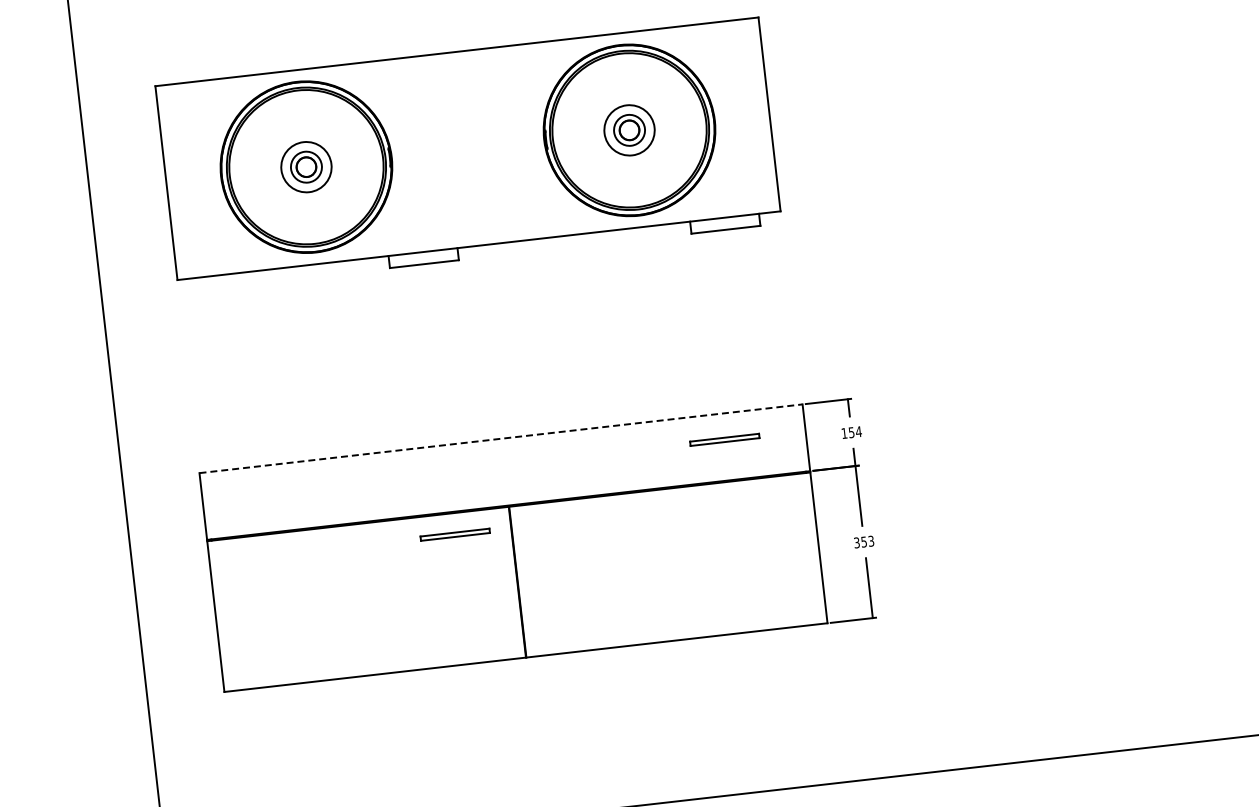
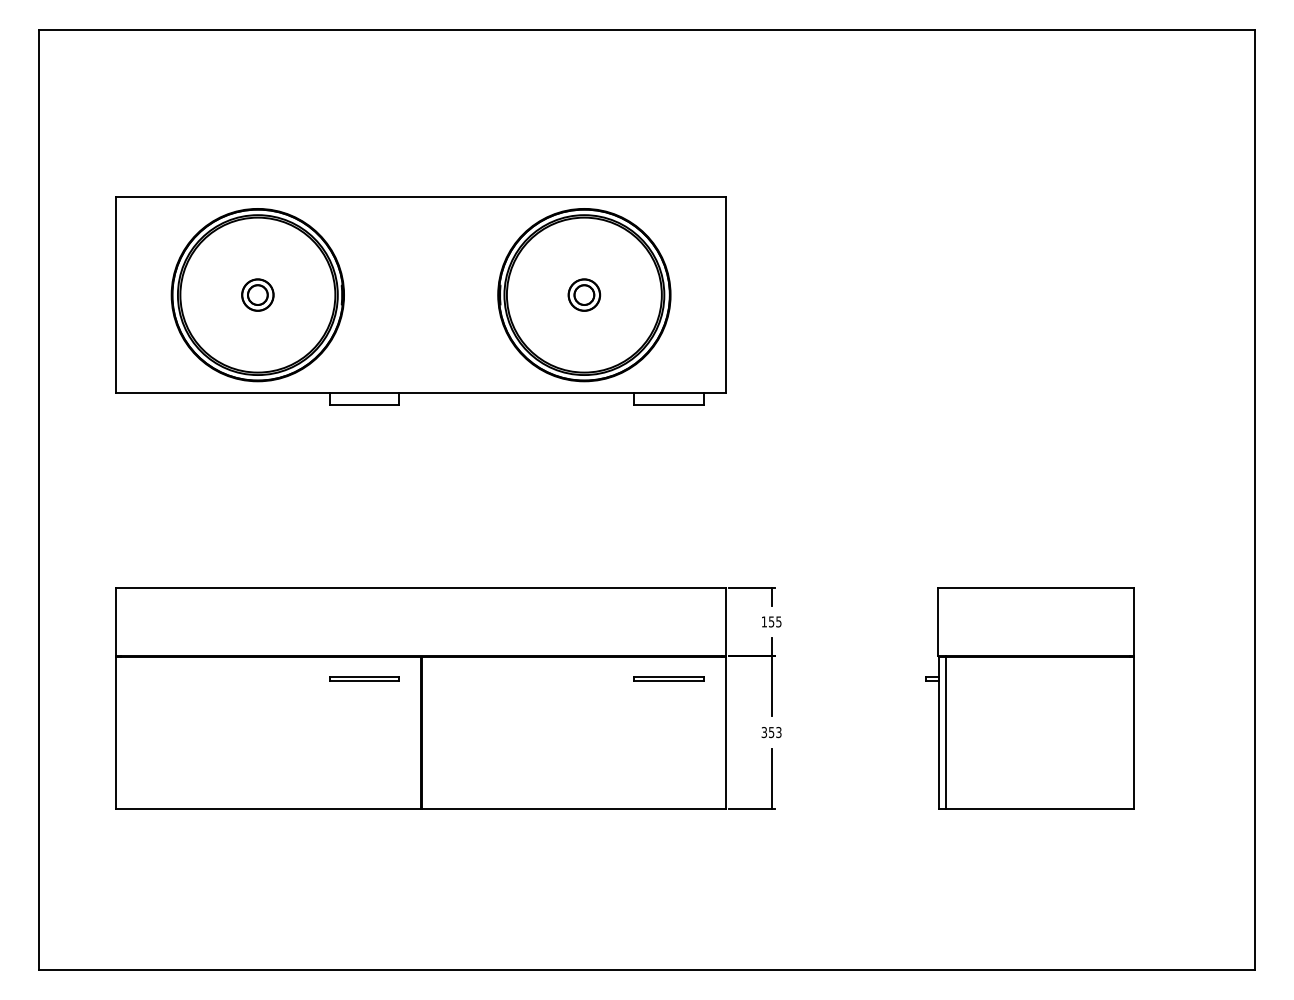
circle: (629, 129) -> (584, 294), size x0.62
circle: (306, 166) -> (257, 294), size x0.62
text: (858, 431) -> (778, 621), 154 -> 155
line: (501, 439) -> (421, 588), dashed -> solid
part: (724, 439) -> (668, 678), moved
part: (1115, 479) -> (1029, 698), added

